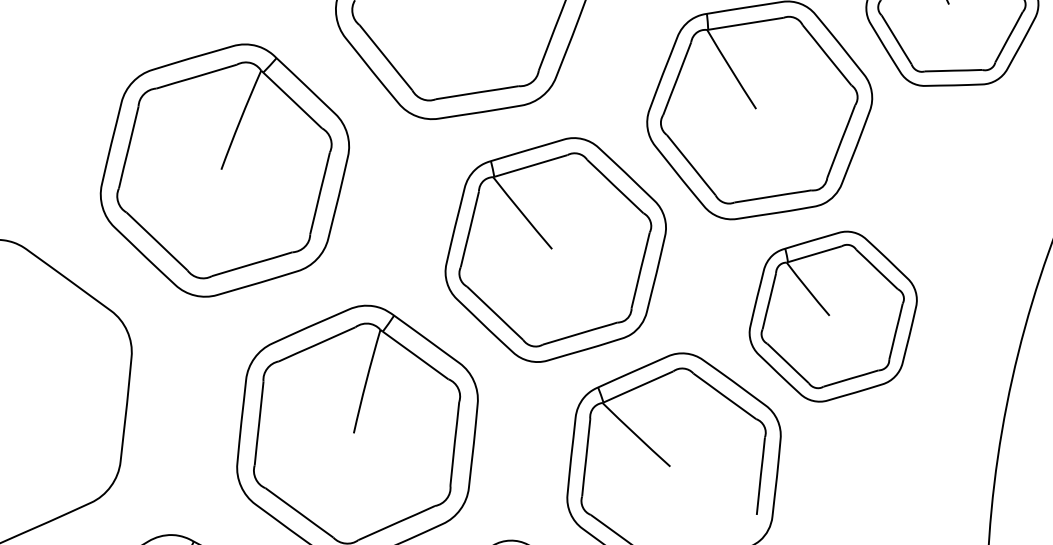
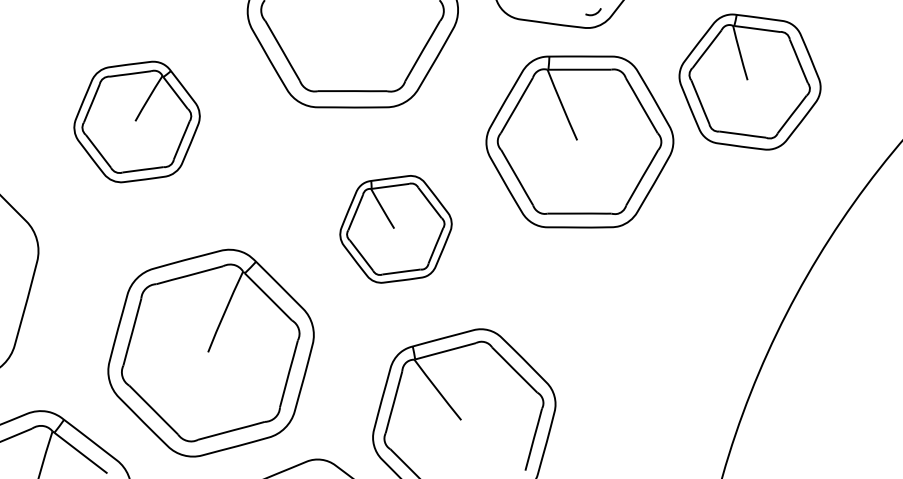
part: (224, 170) -> (136, 121), size x0.6
part: (555, 250) -> (395, 229), size x0.6
part: (832, 315) -> (612, 318), removed

